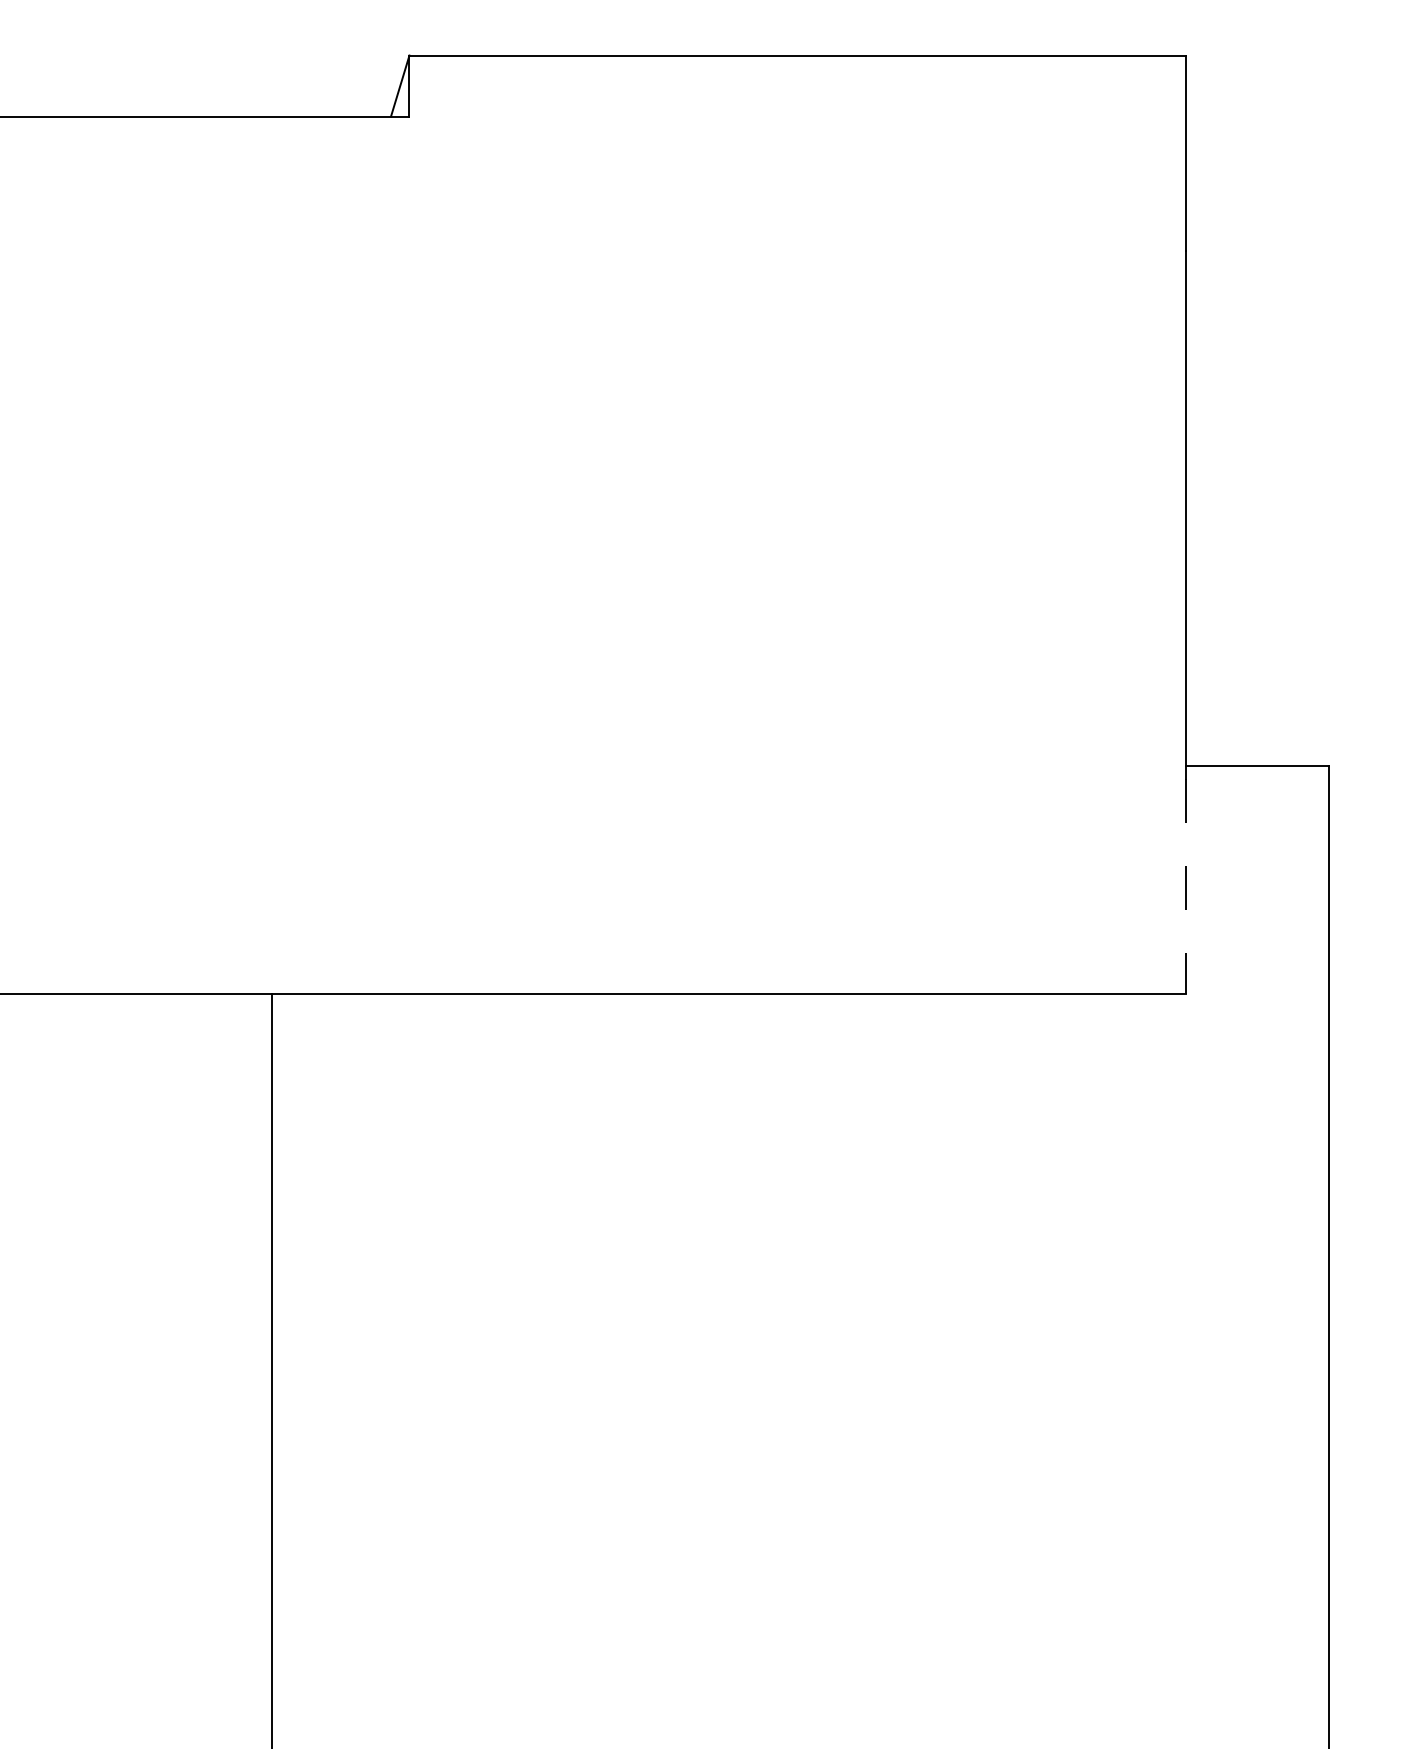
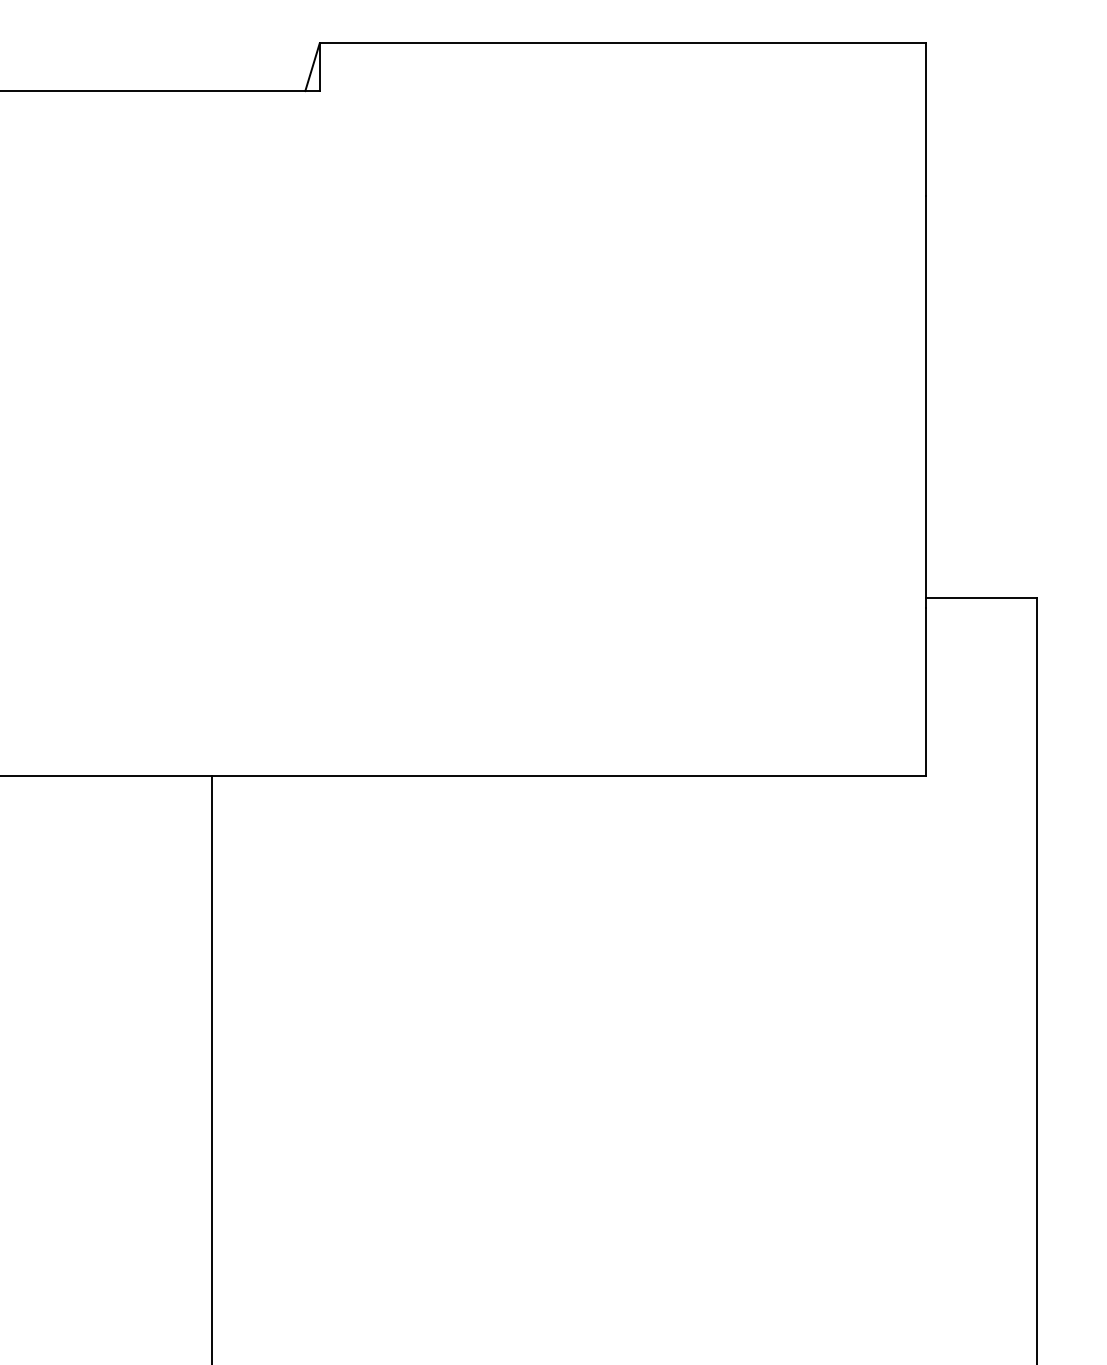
line: (1185, 887) -> (925, 692), dashed -> solid

